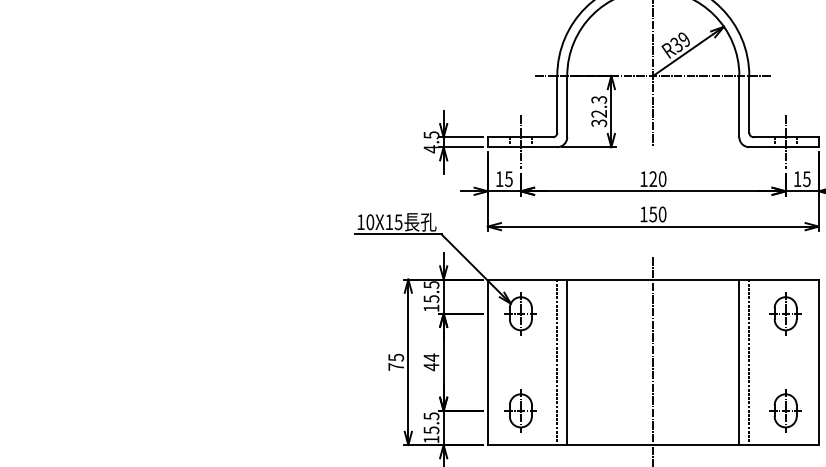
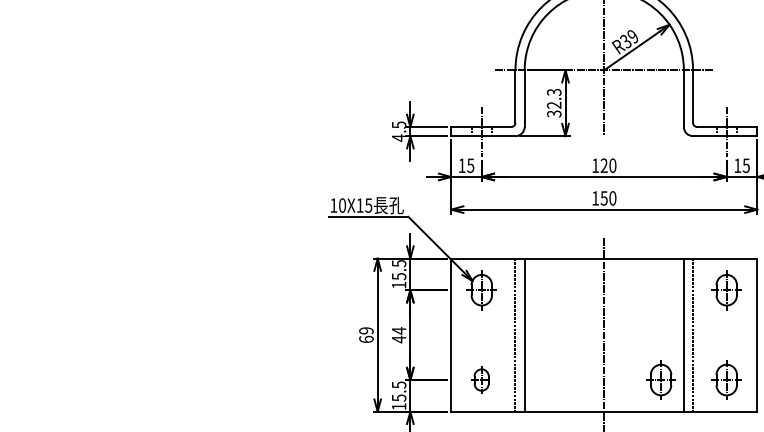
text: (396, 361) -> (366, 334), 75 -> 69
part: (520, 410) -> (481, 379), size x0.7
part: (714, 410) -> (660, 379), added

